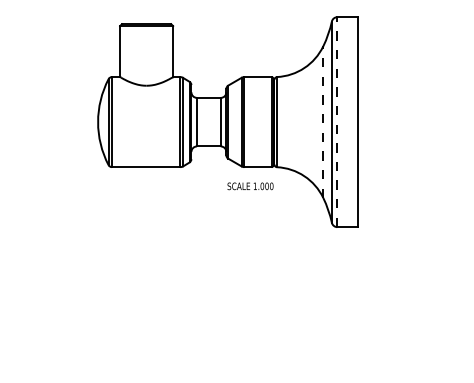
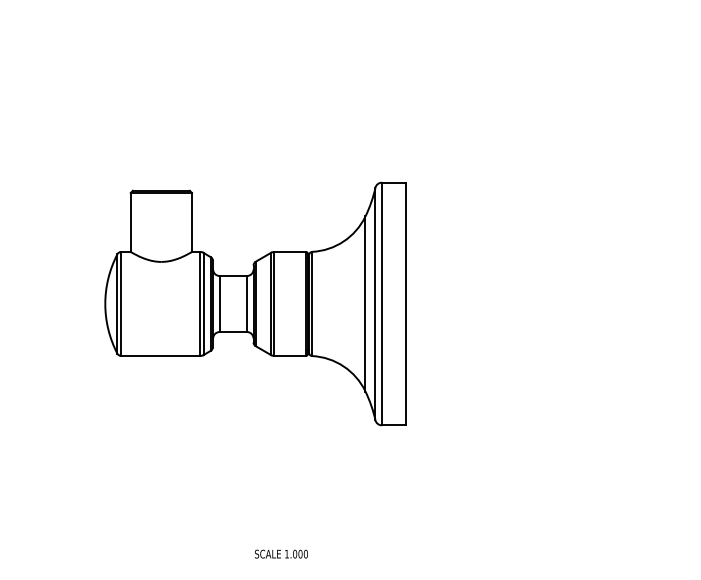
line: (337, 121) -> (381, 303), dashed -> solid
line: (323, 122) -> (365, 304), dashed -> solid
text: (249, 185) -> (280, 553), moved

